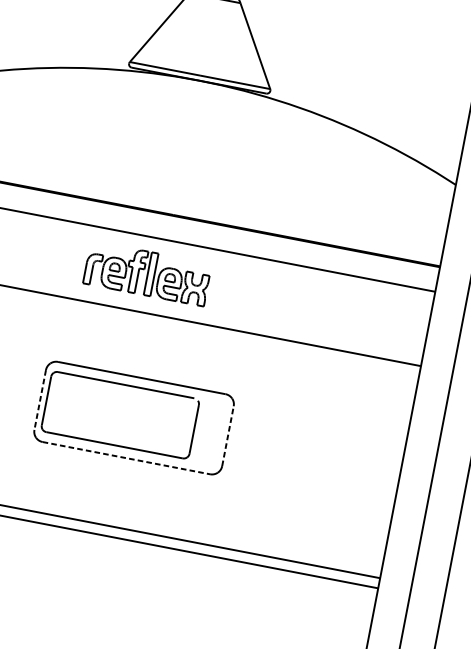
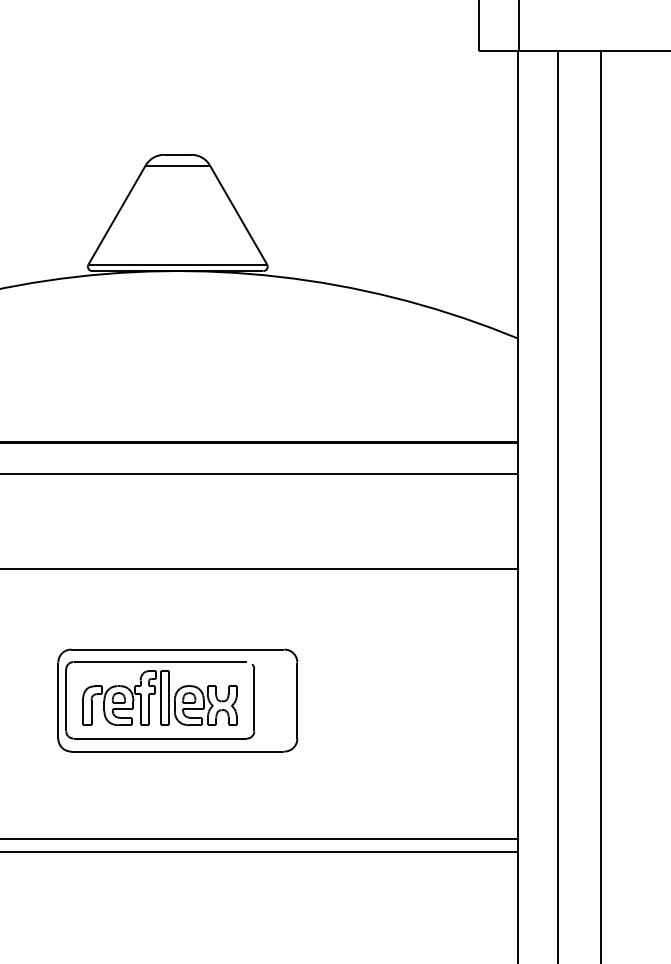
part: (146, 273) -> (159, 698), moved
line: (40, 400) -> (58, 701), dashed -> solid
line: (228, 436) -> (297, 700), dashed -> solid
line: (126, 458) -> (177, 751), dashed -> solid

